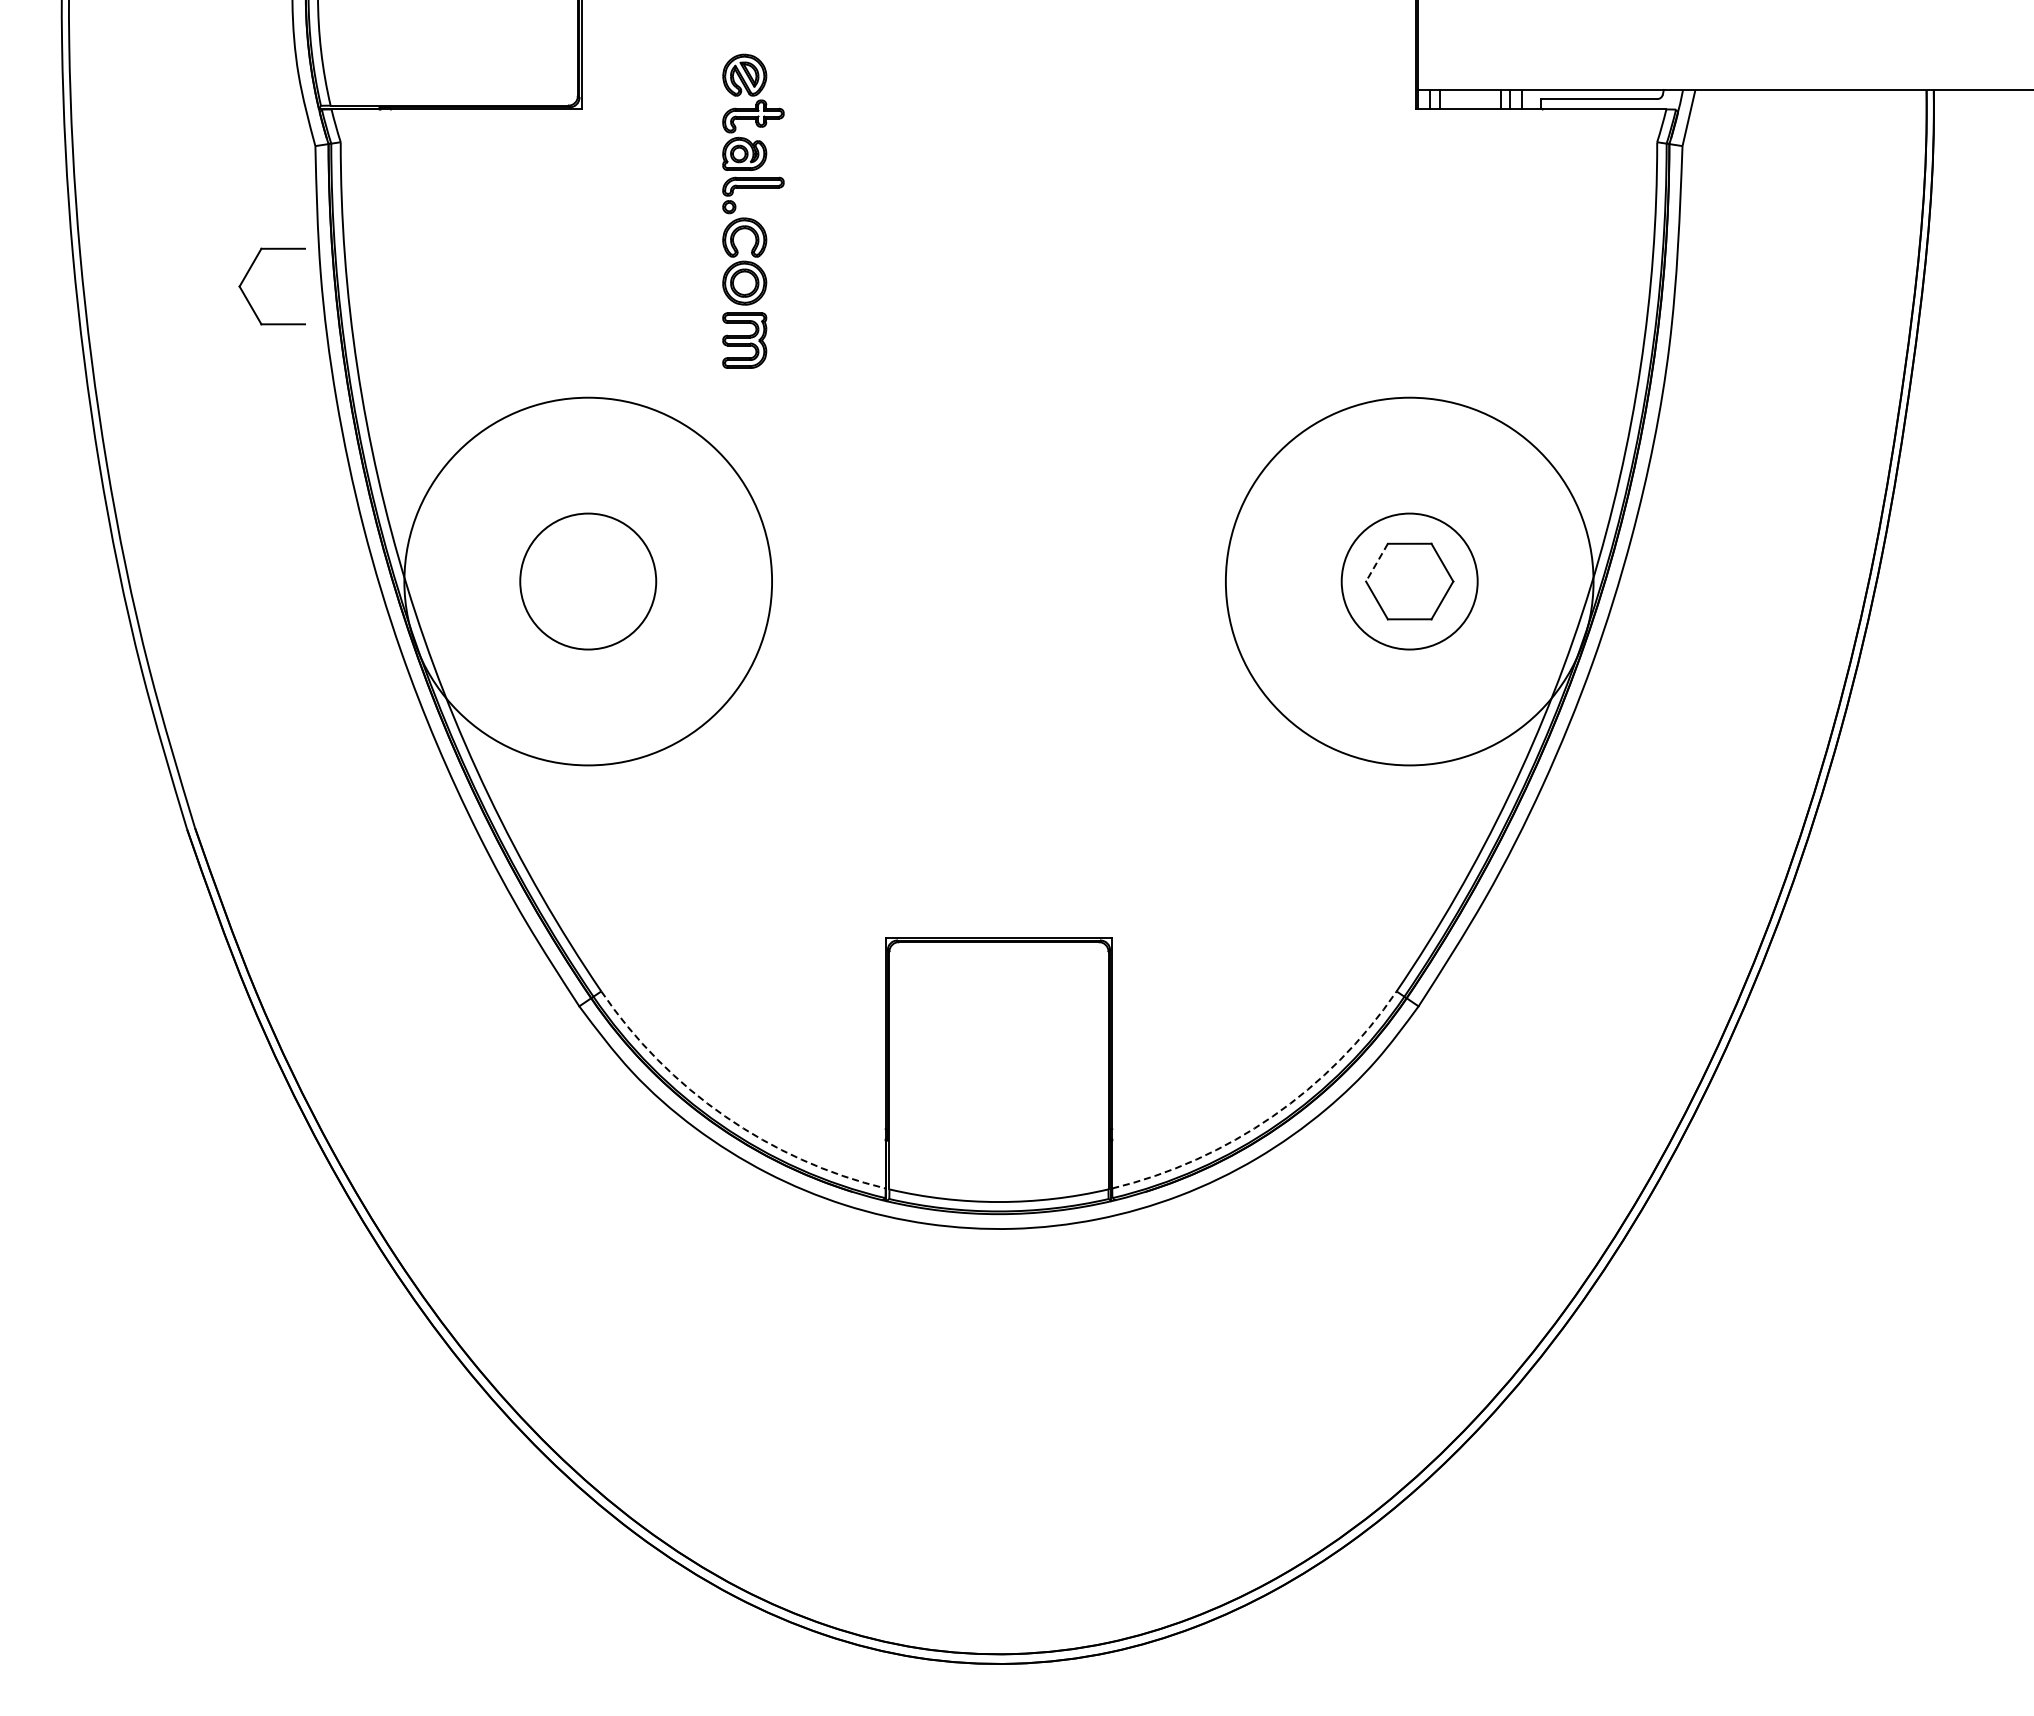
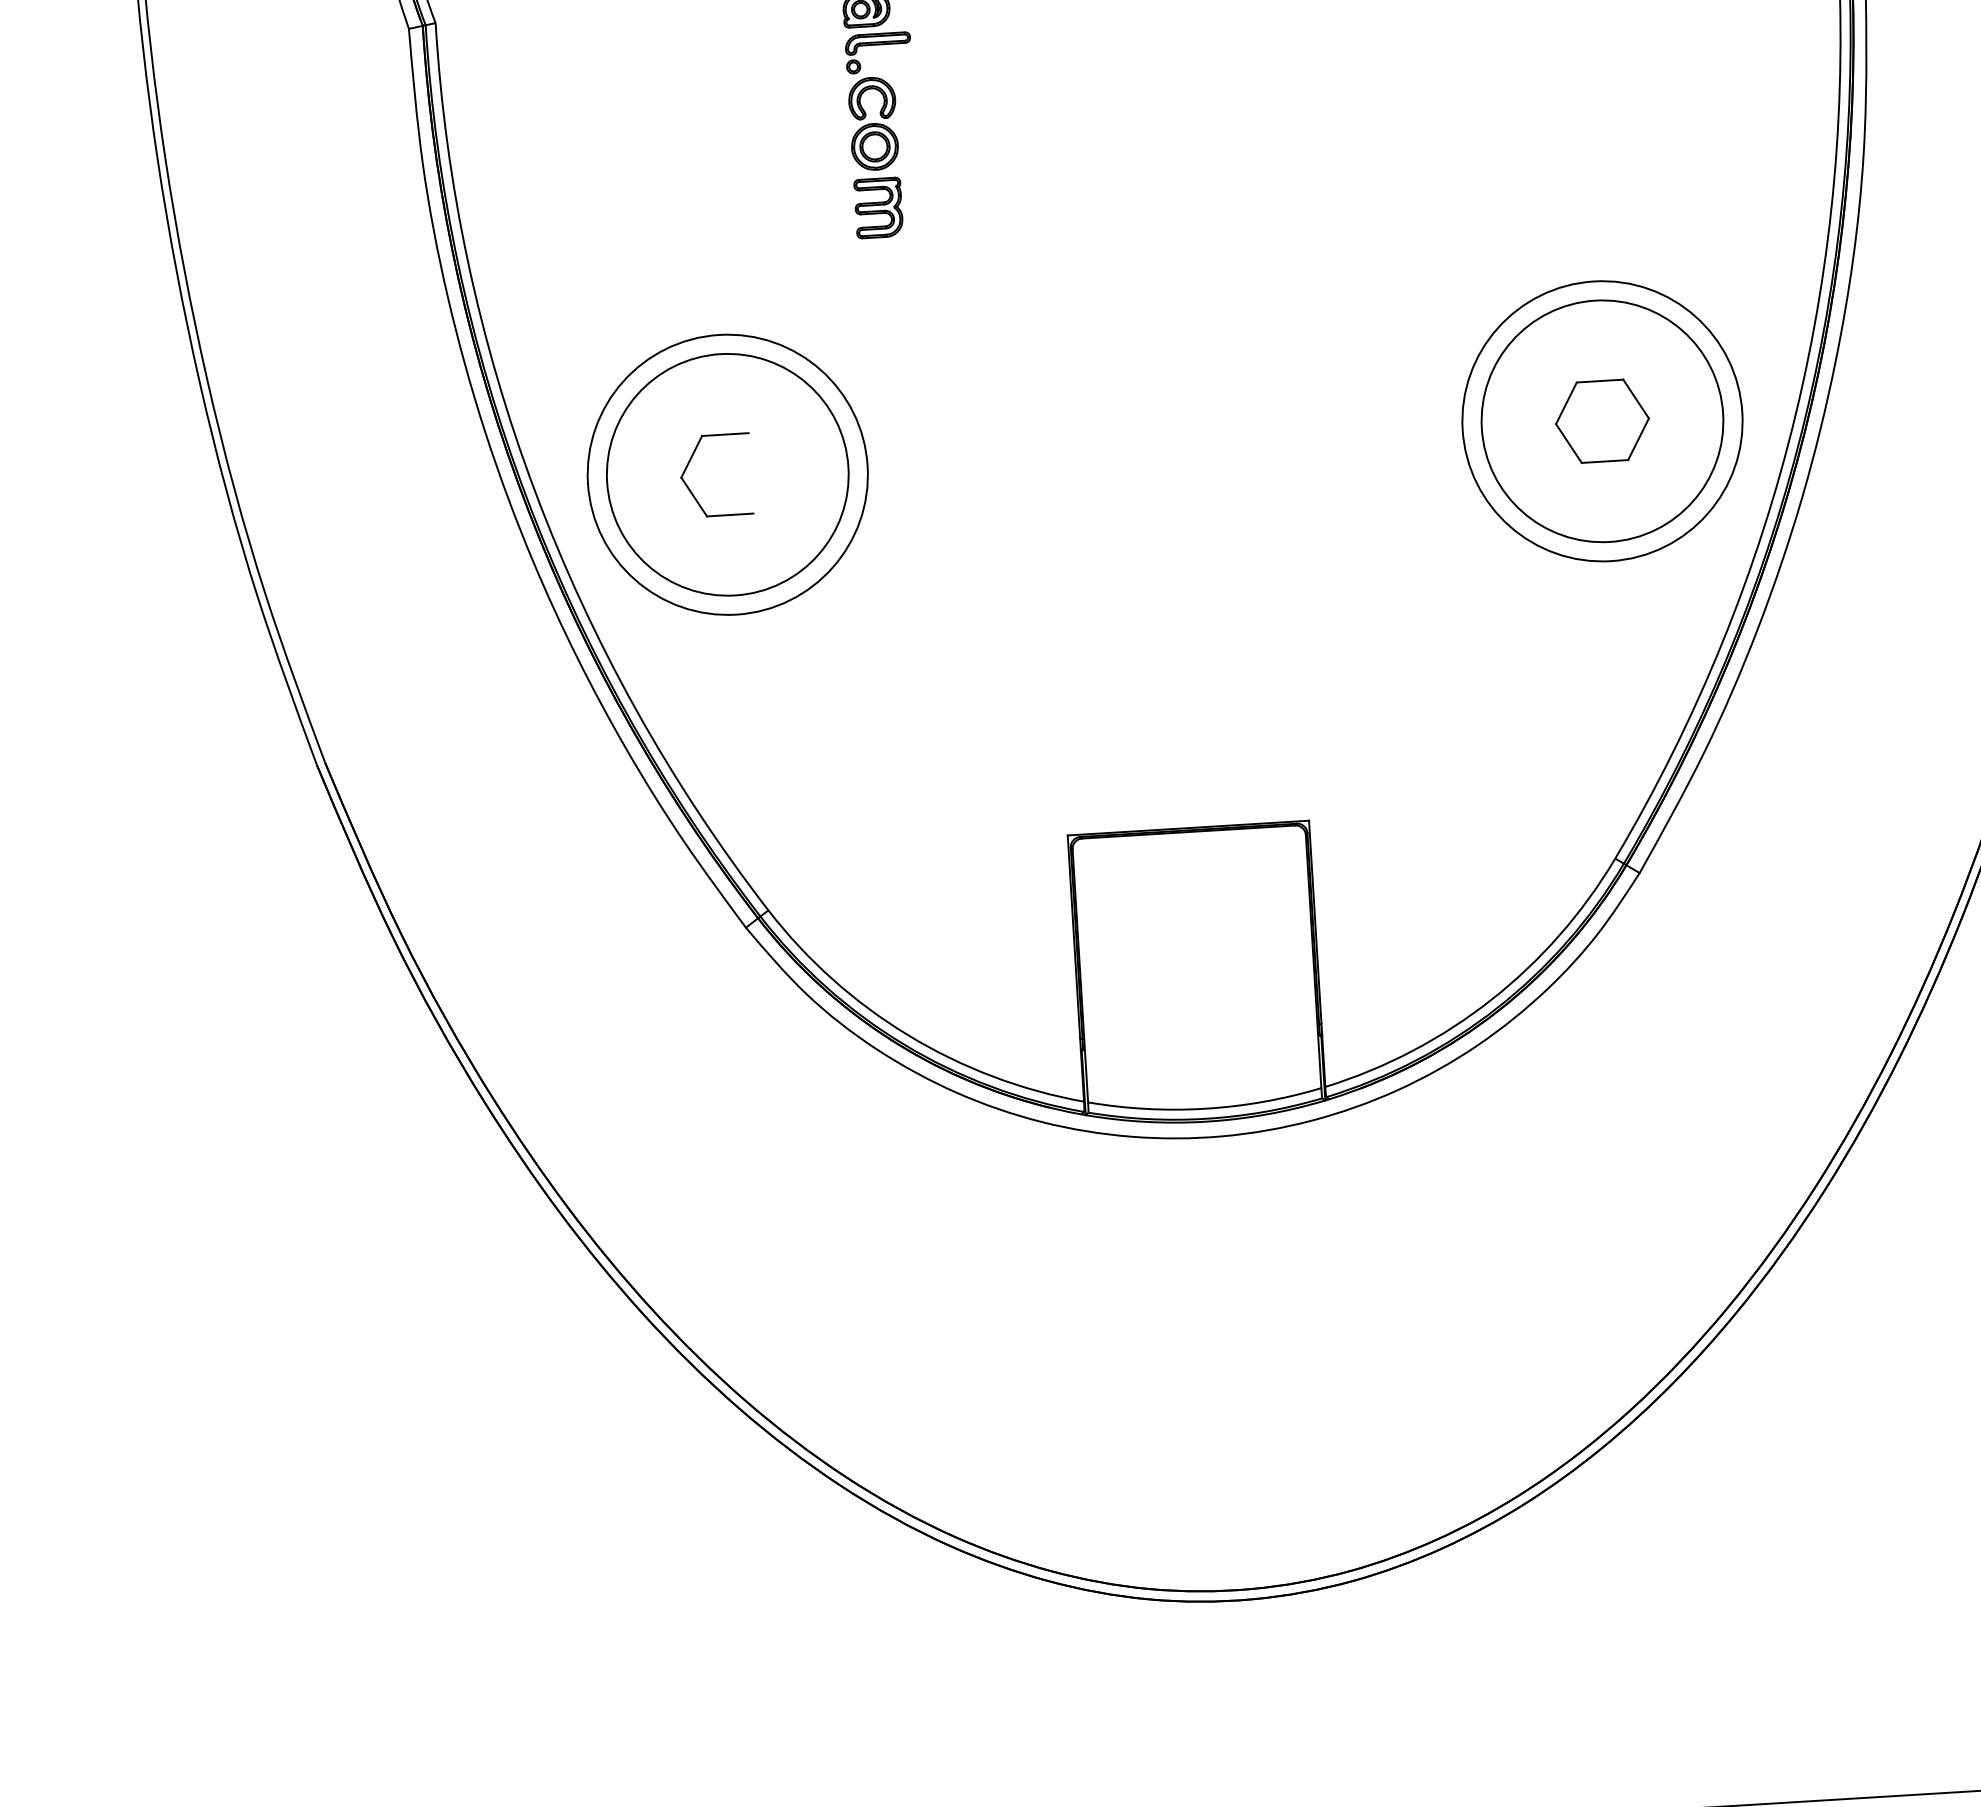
part: (247, 275) -> (689, 465), moved
line: (1376, 562) -> (1565, 403), dashed -> solid
circle: (587, 581) -> (727, 474), size x0.71
circle: (587, 581) -> (727, 474), size x1.67
circle: (1409, 581) -> (1602, 421), size x0.71
circle: (1409, 581) -> (1602, 421), size x1.67
arc: (725, 1116) -> (908, 1035), dashed -> solid
arc: (1272, 1116) -> (1491, 999), dashed -> solid

